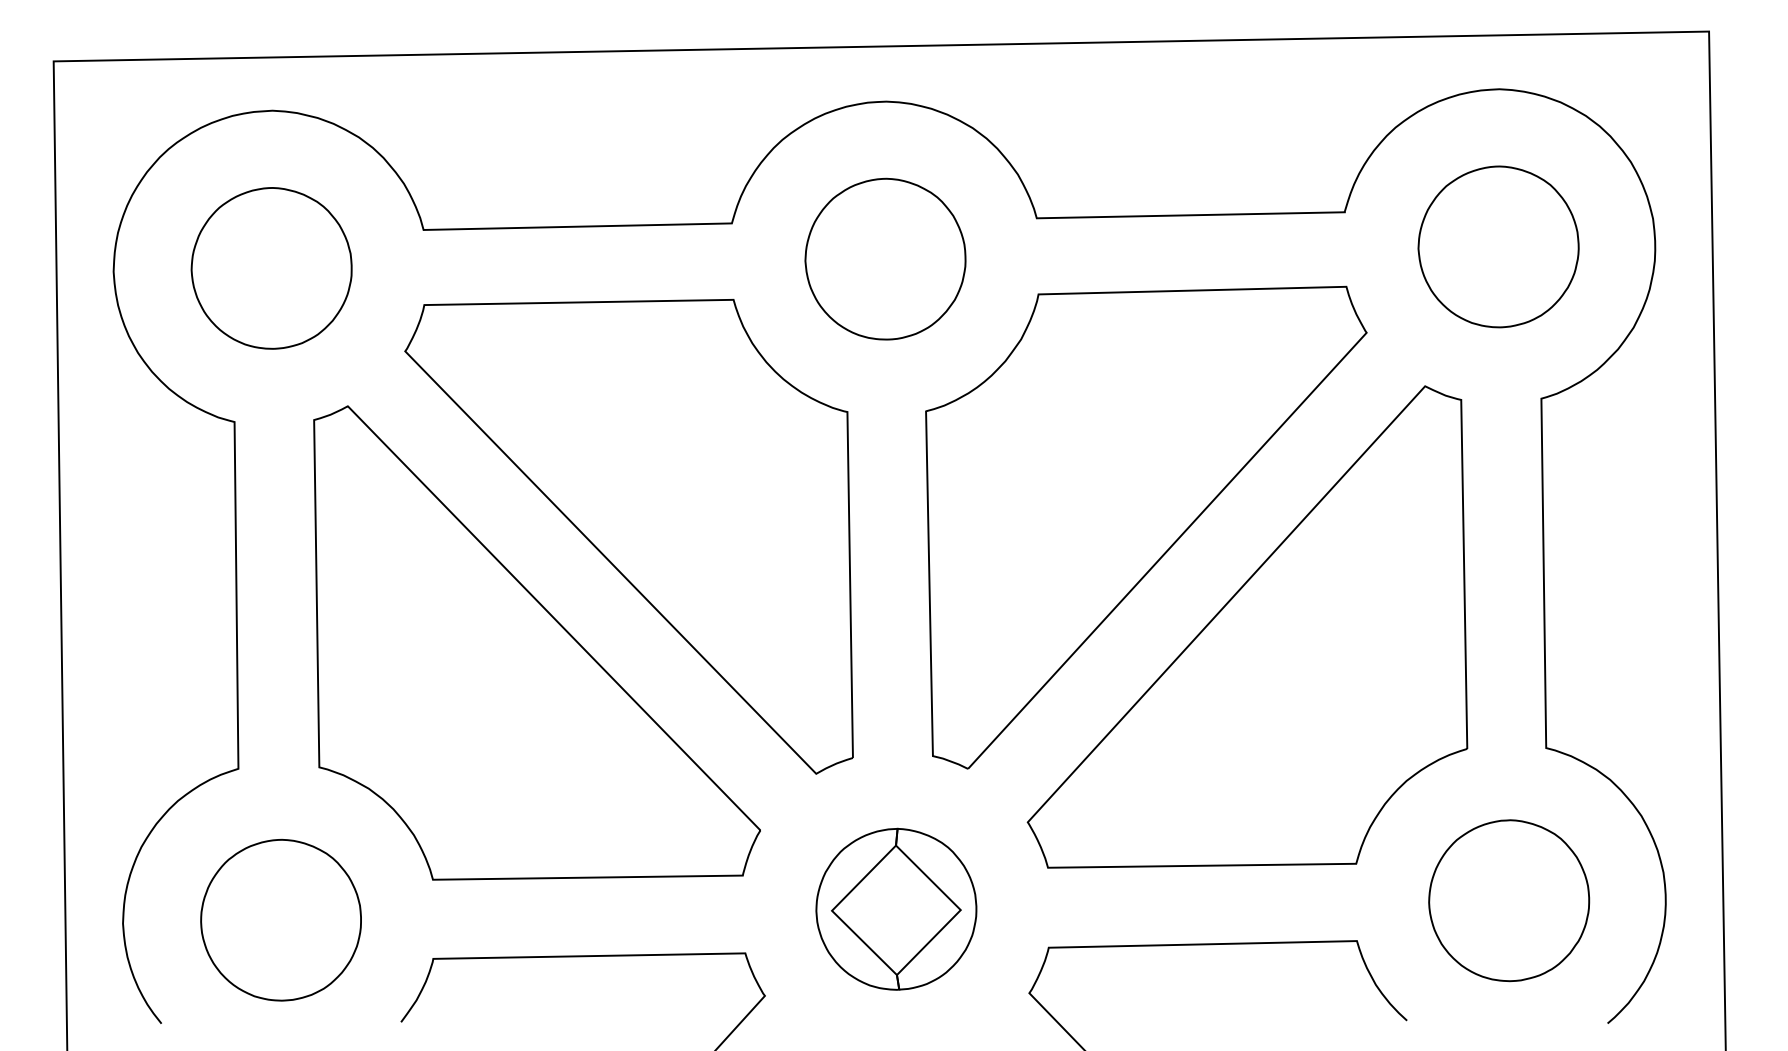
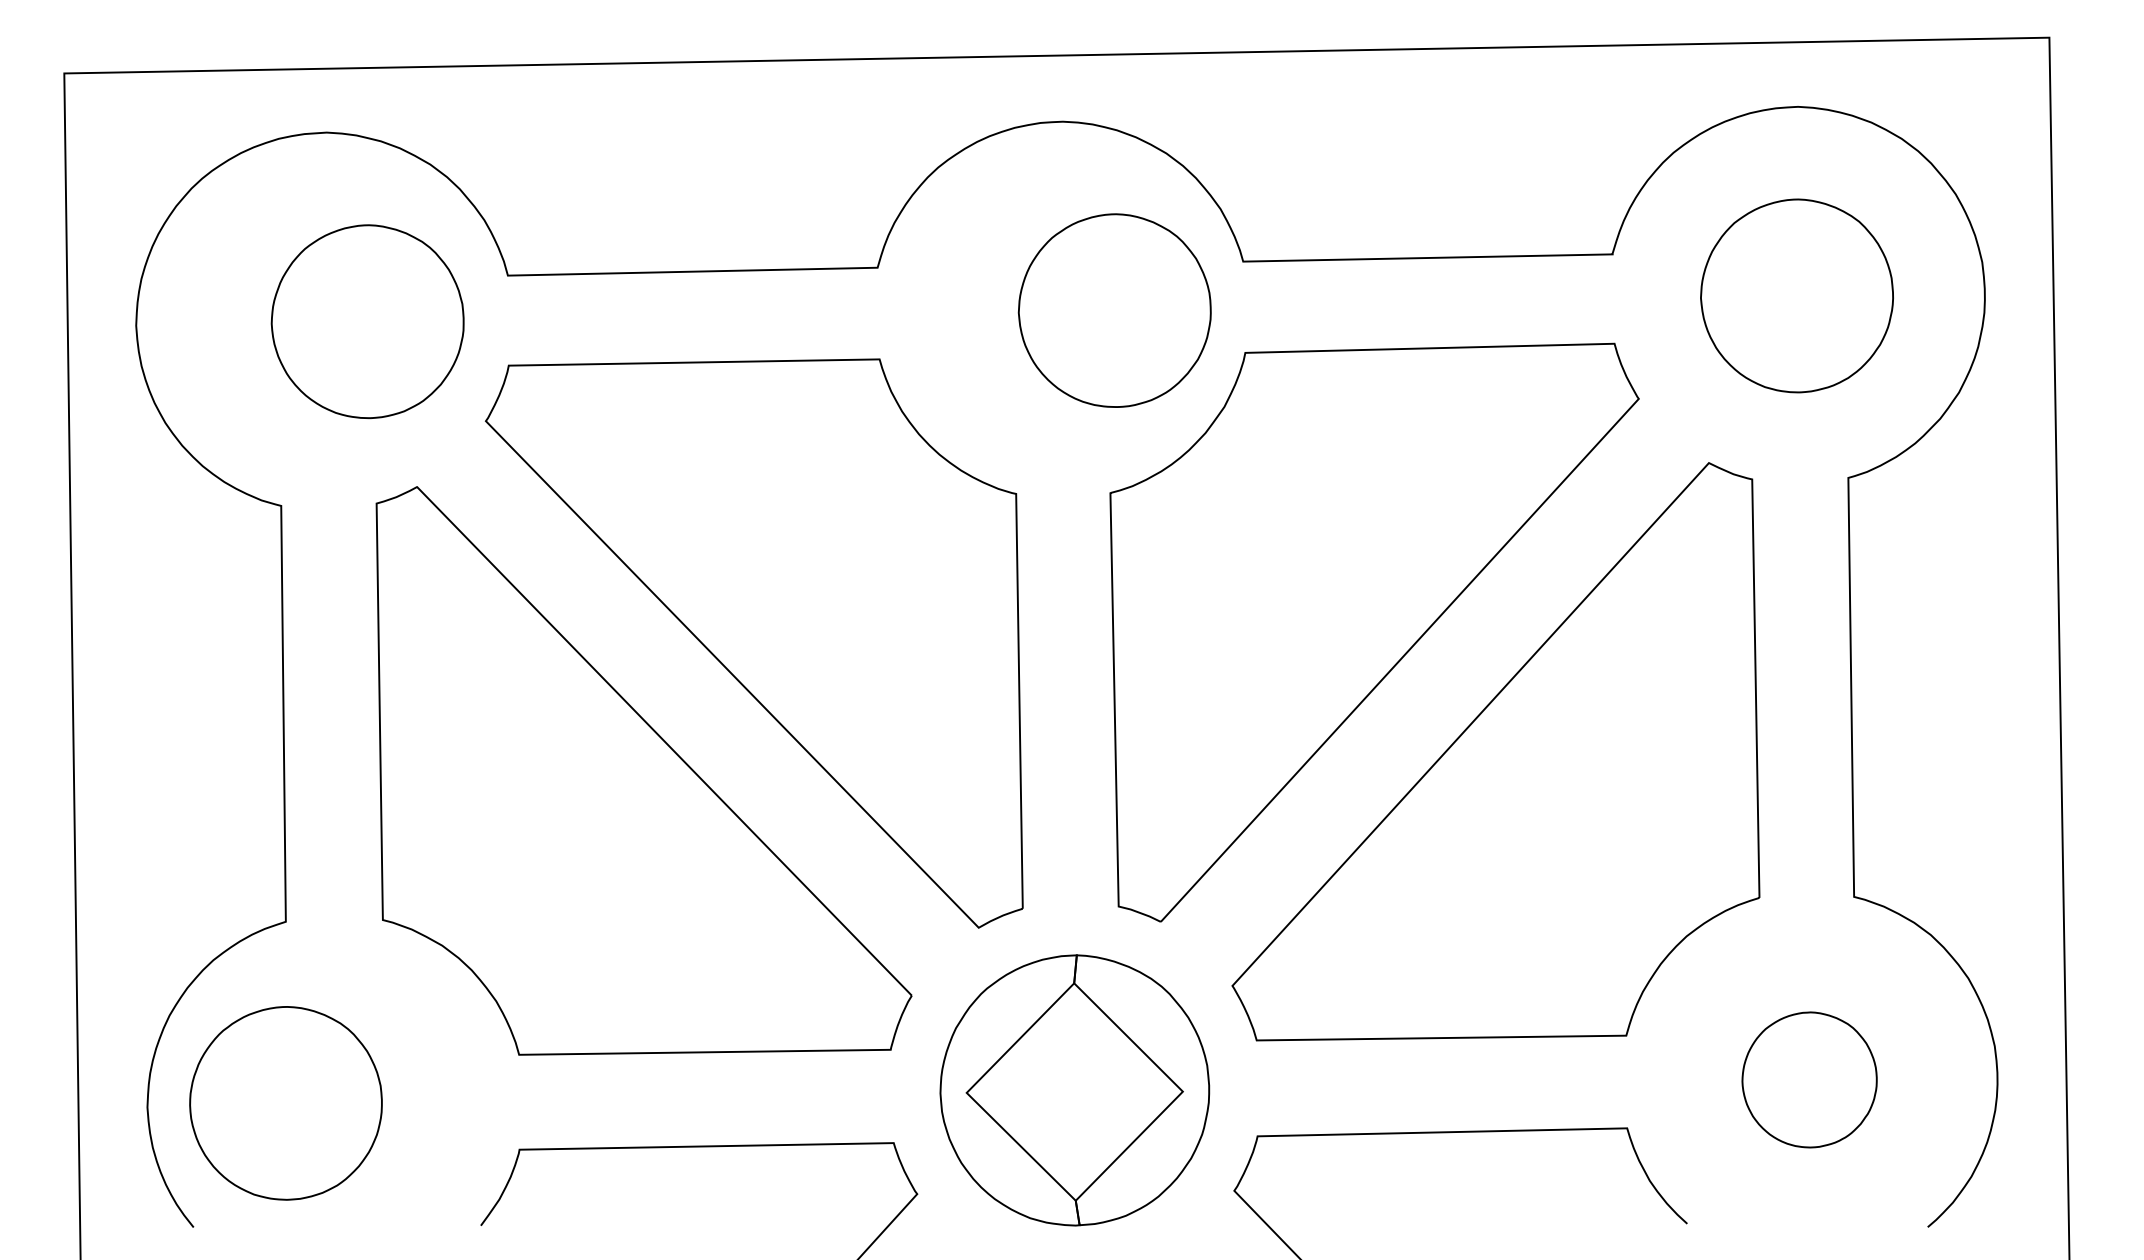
part: (885, 259) -> (1114, 310), moved
part: (271, 268) -> (367, 321), moved
part: (1509, 900) -> (1809, 1079), size x0.7
part: (896, 908) -> (1074, 1089), size x1.4
part: (280, 920) -> (285, 1103), moved

